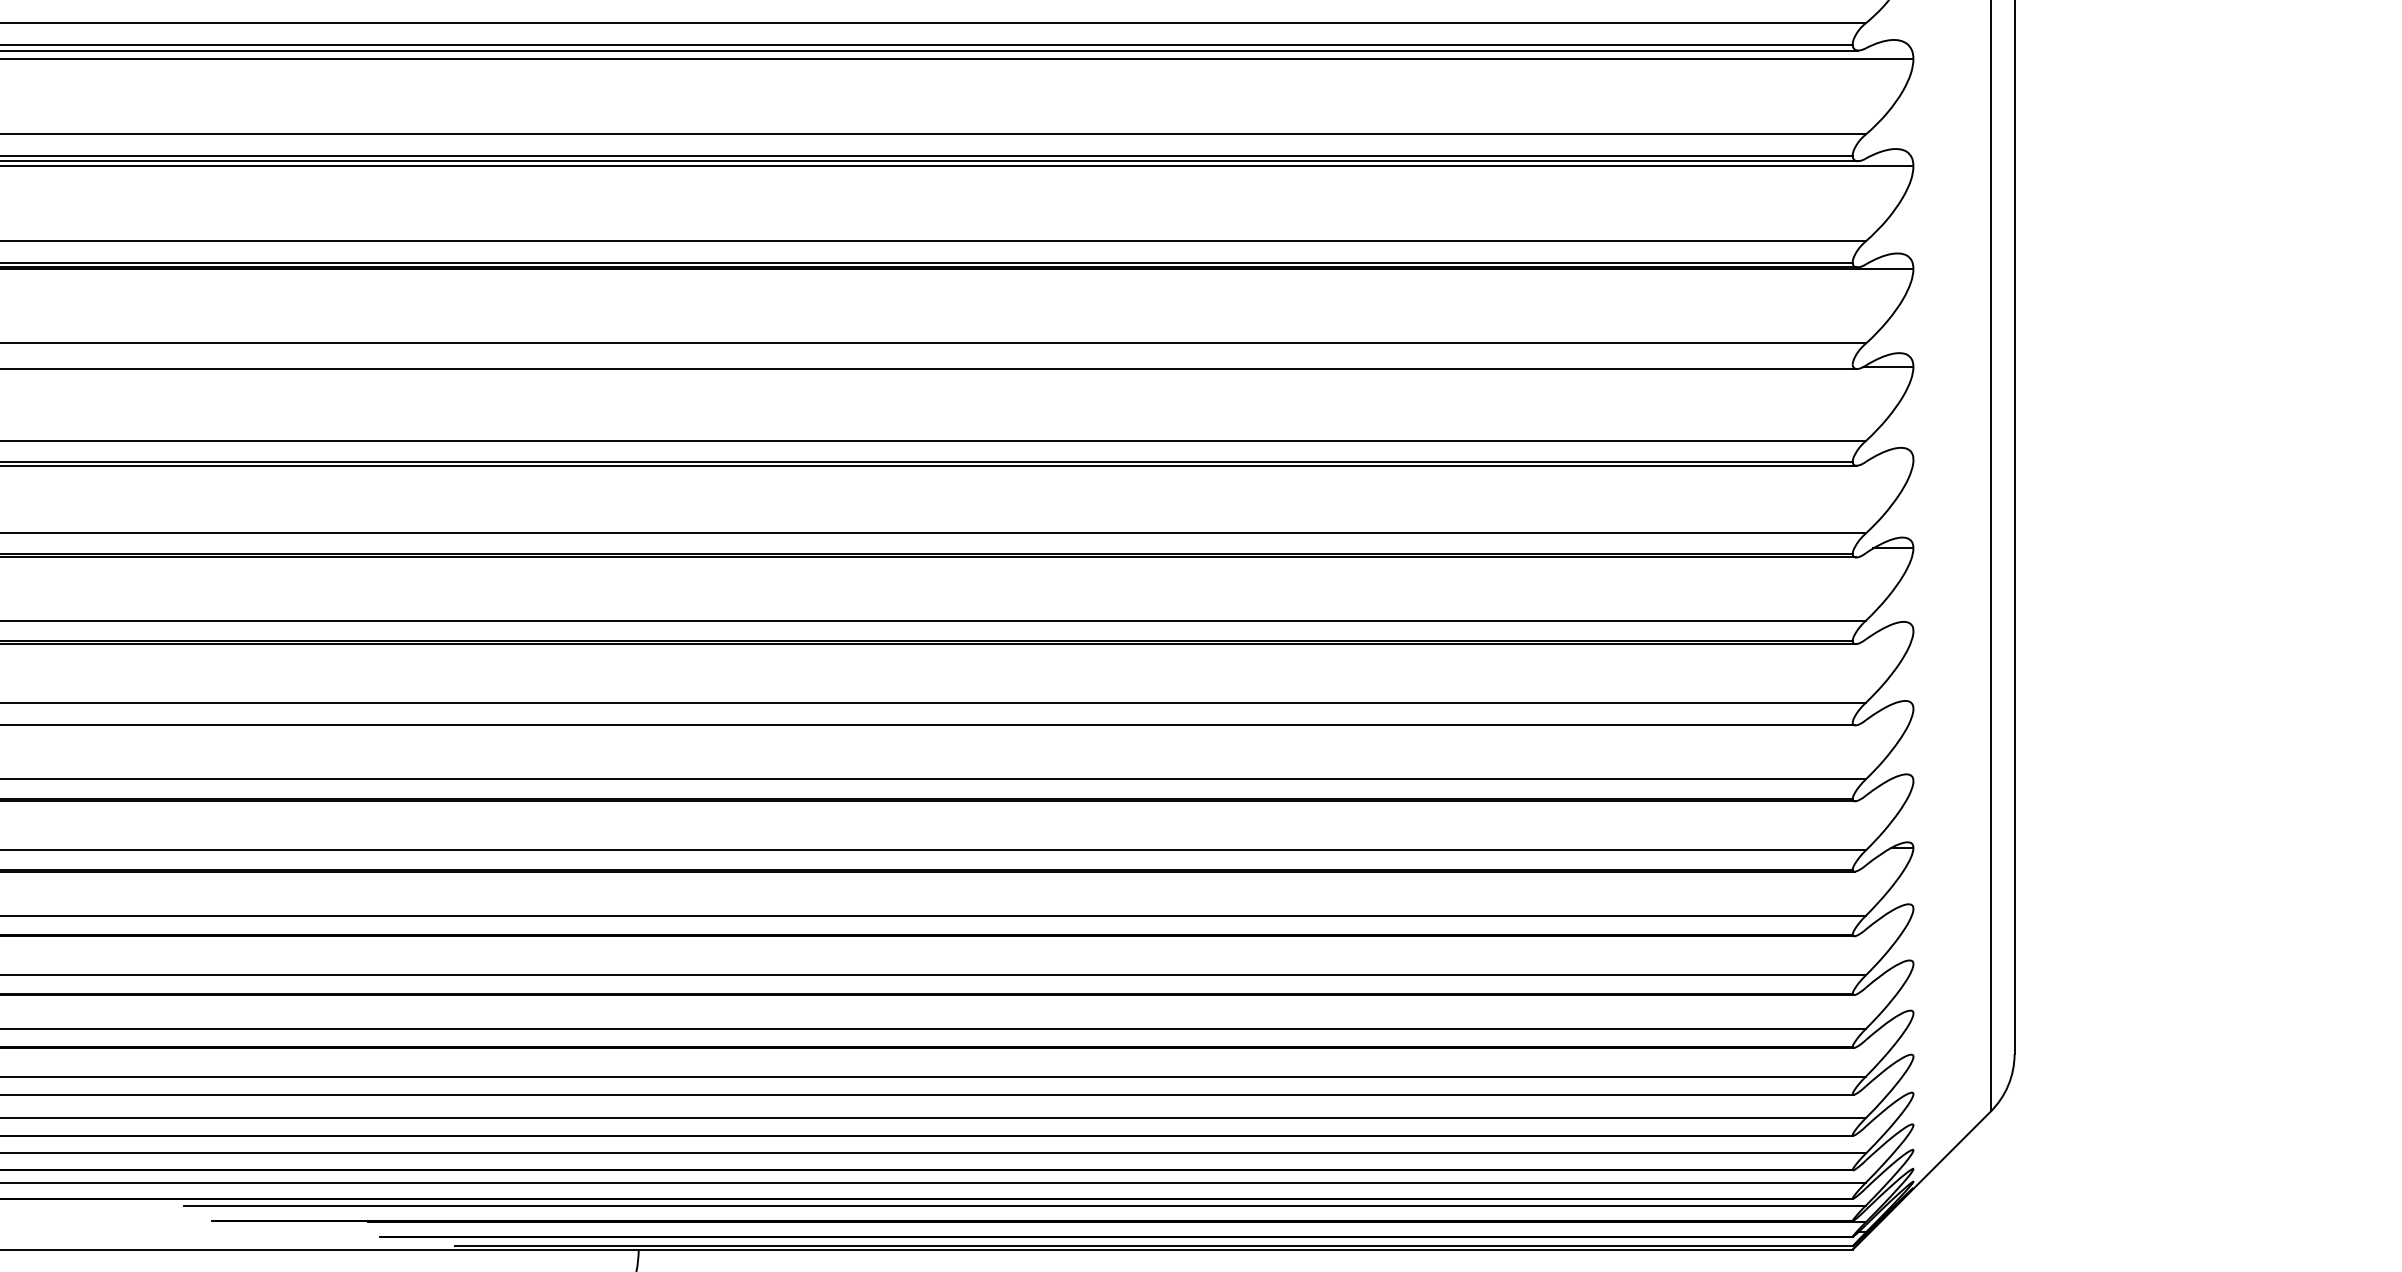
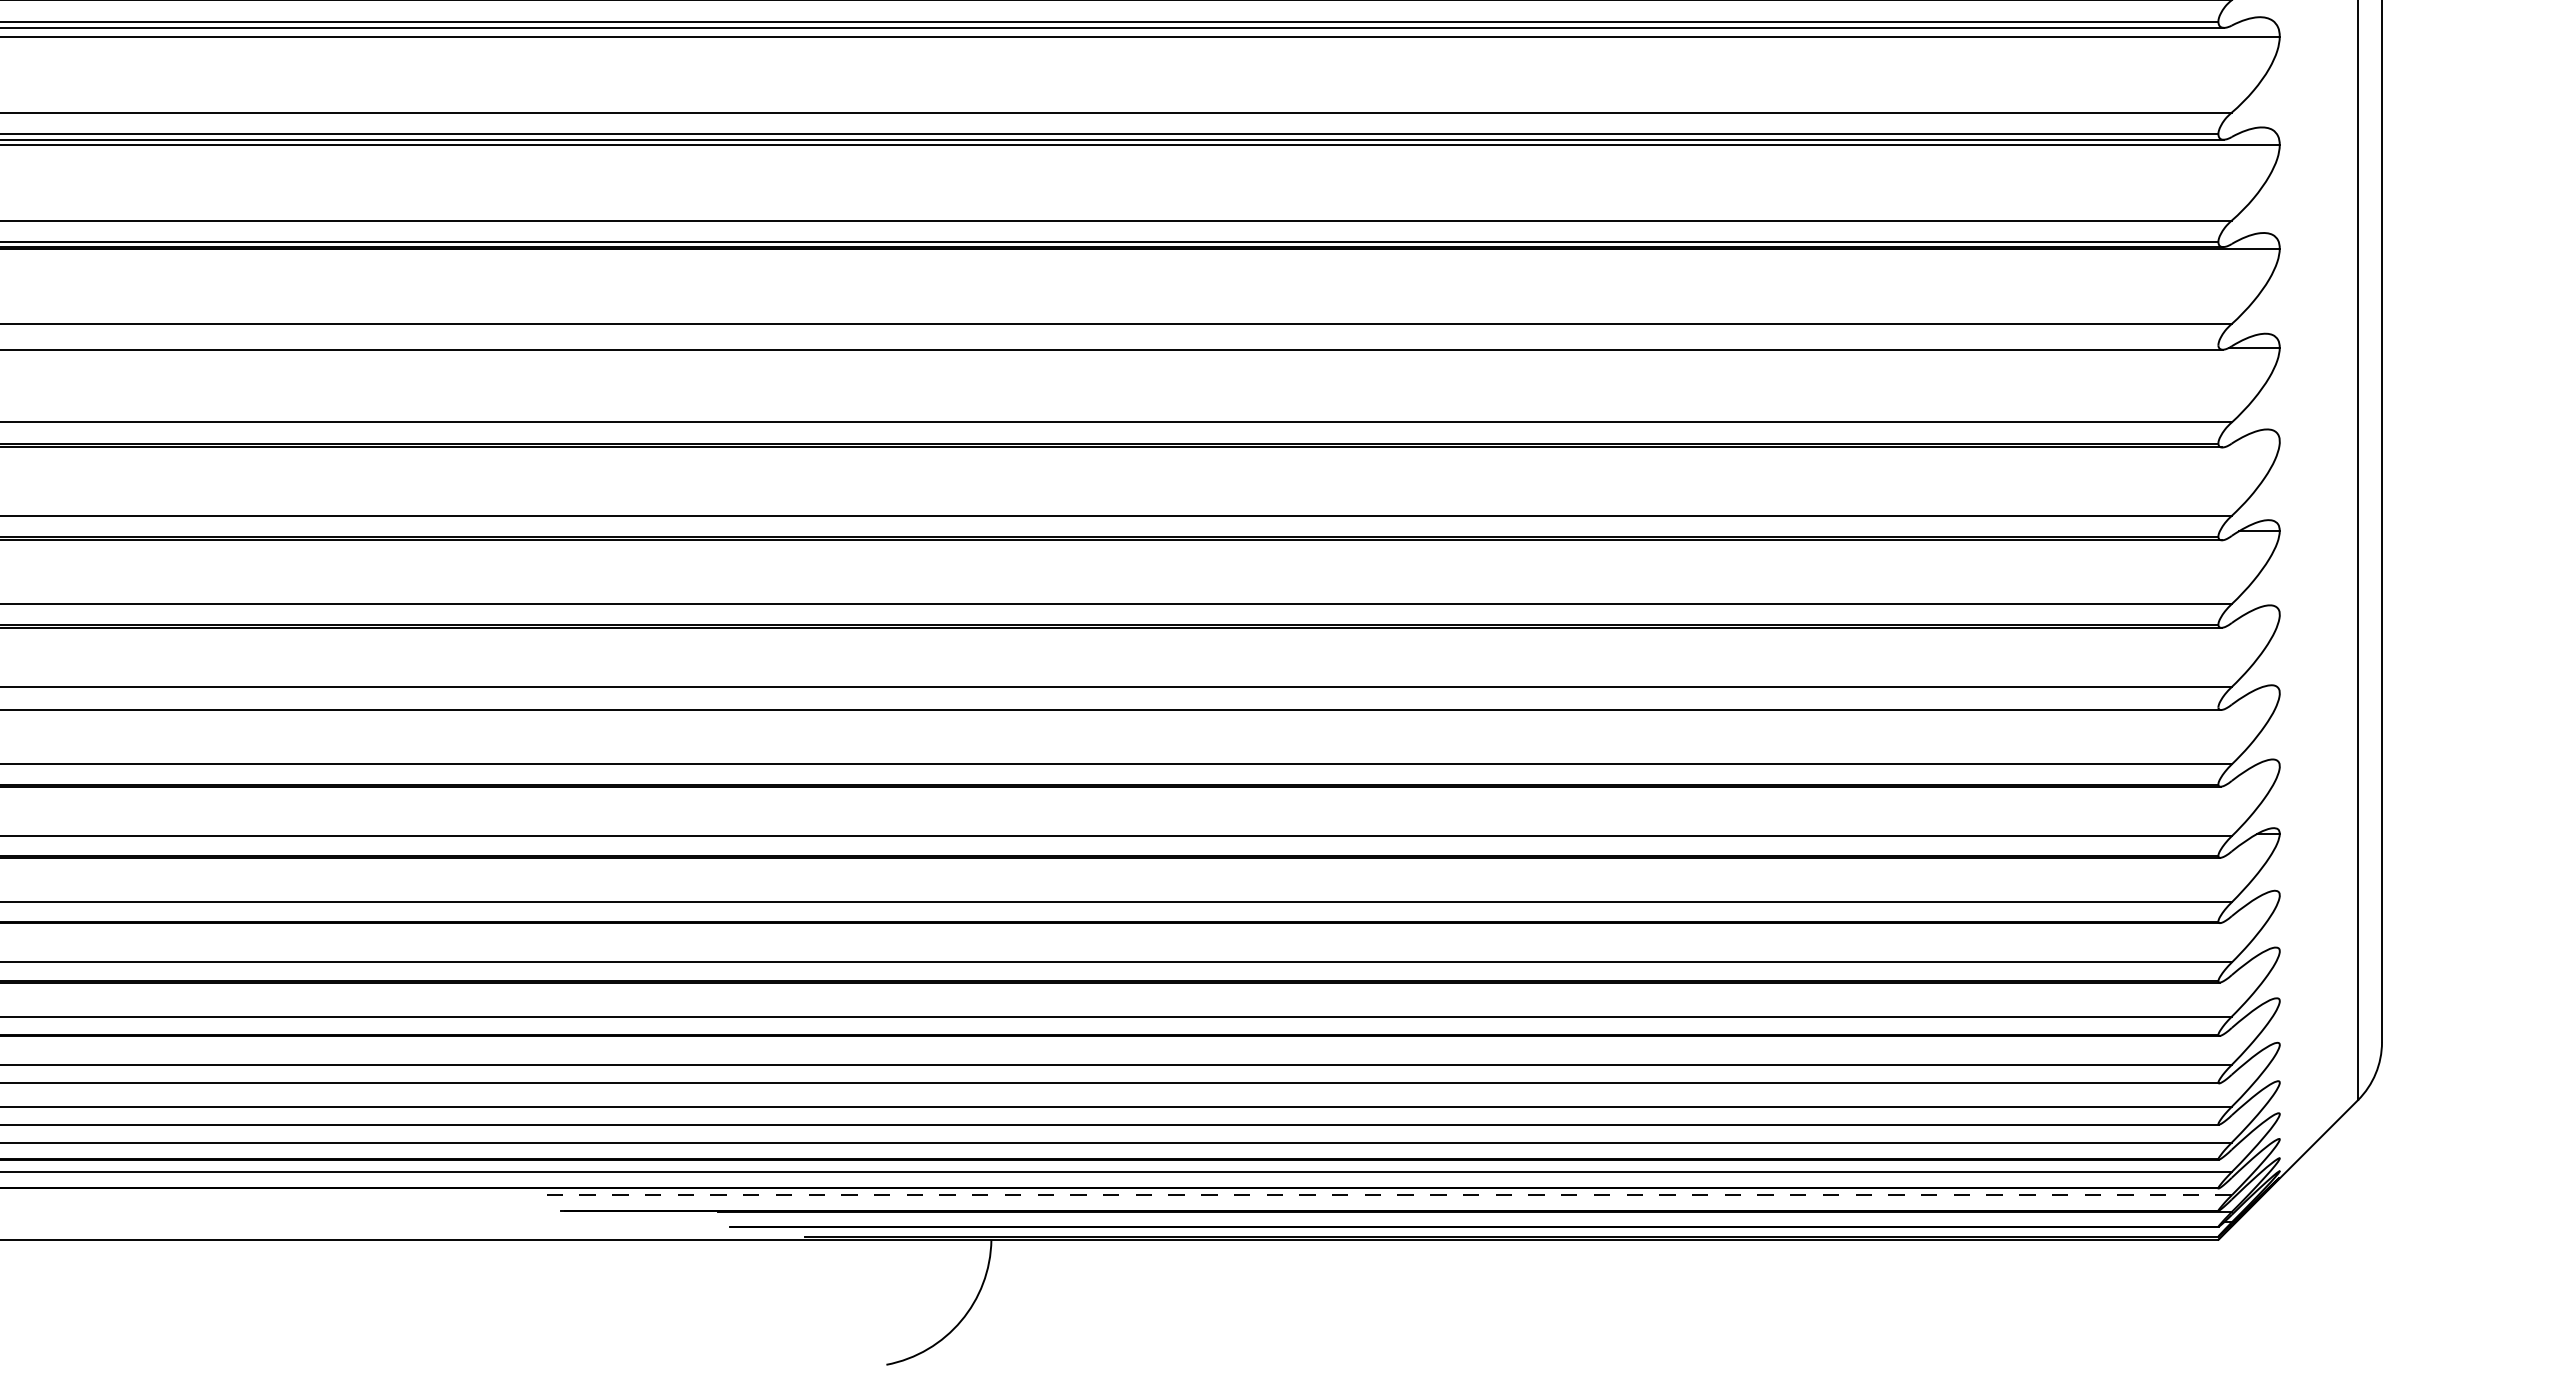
line: (1024, 1205) -> (1381, 1195), solid -> dashed

